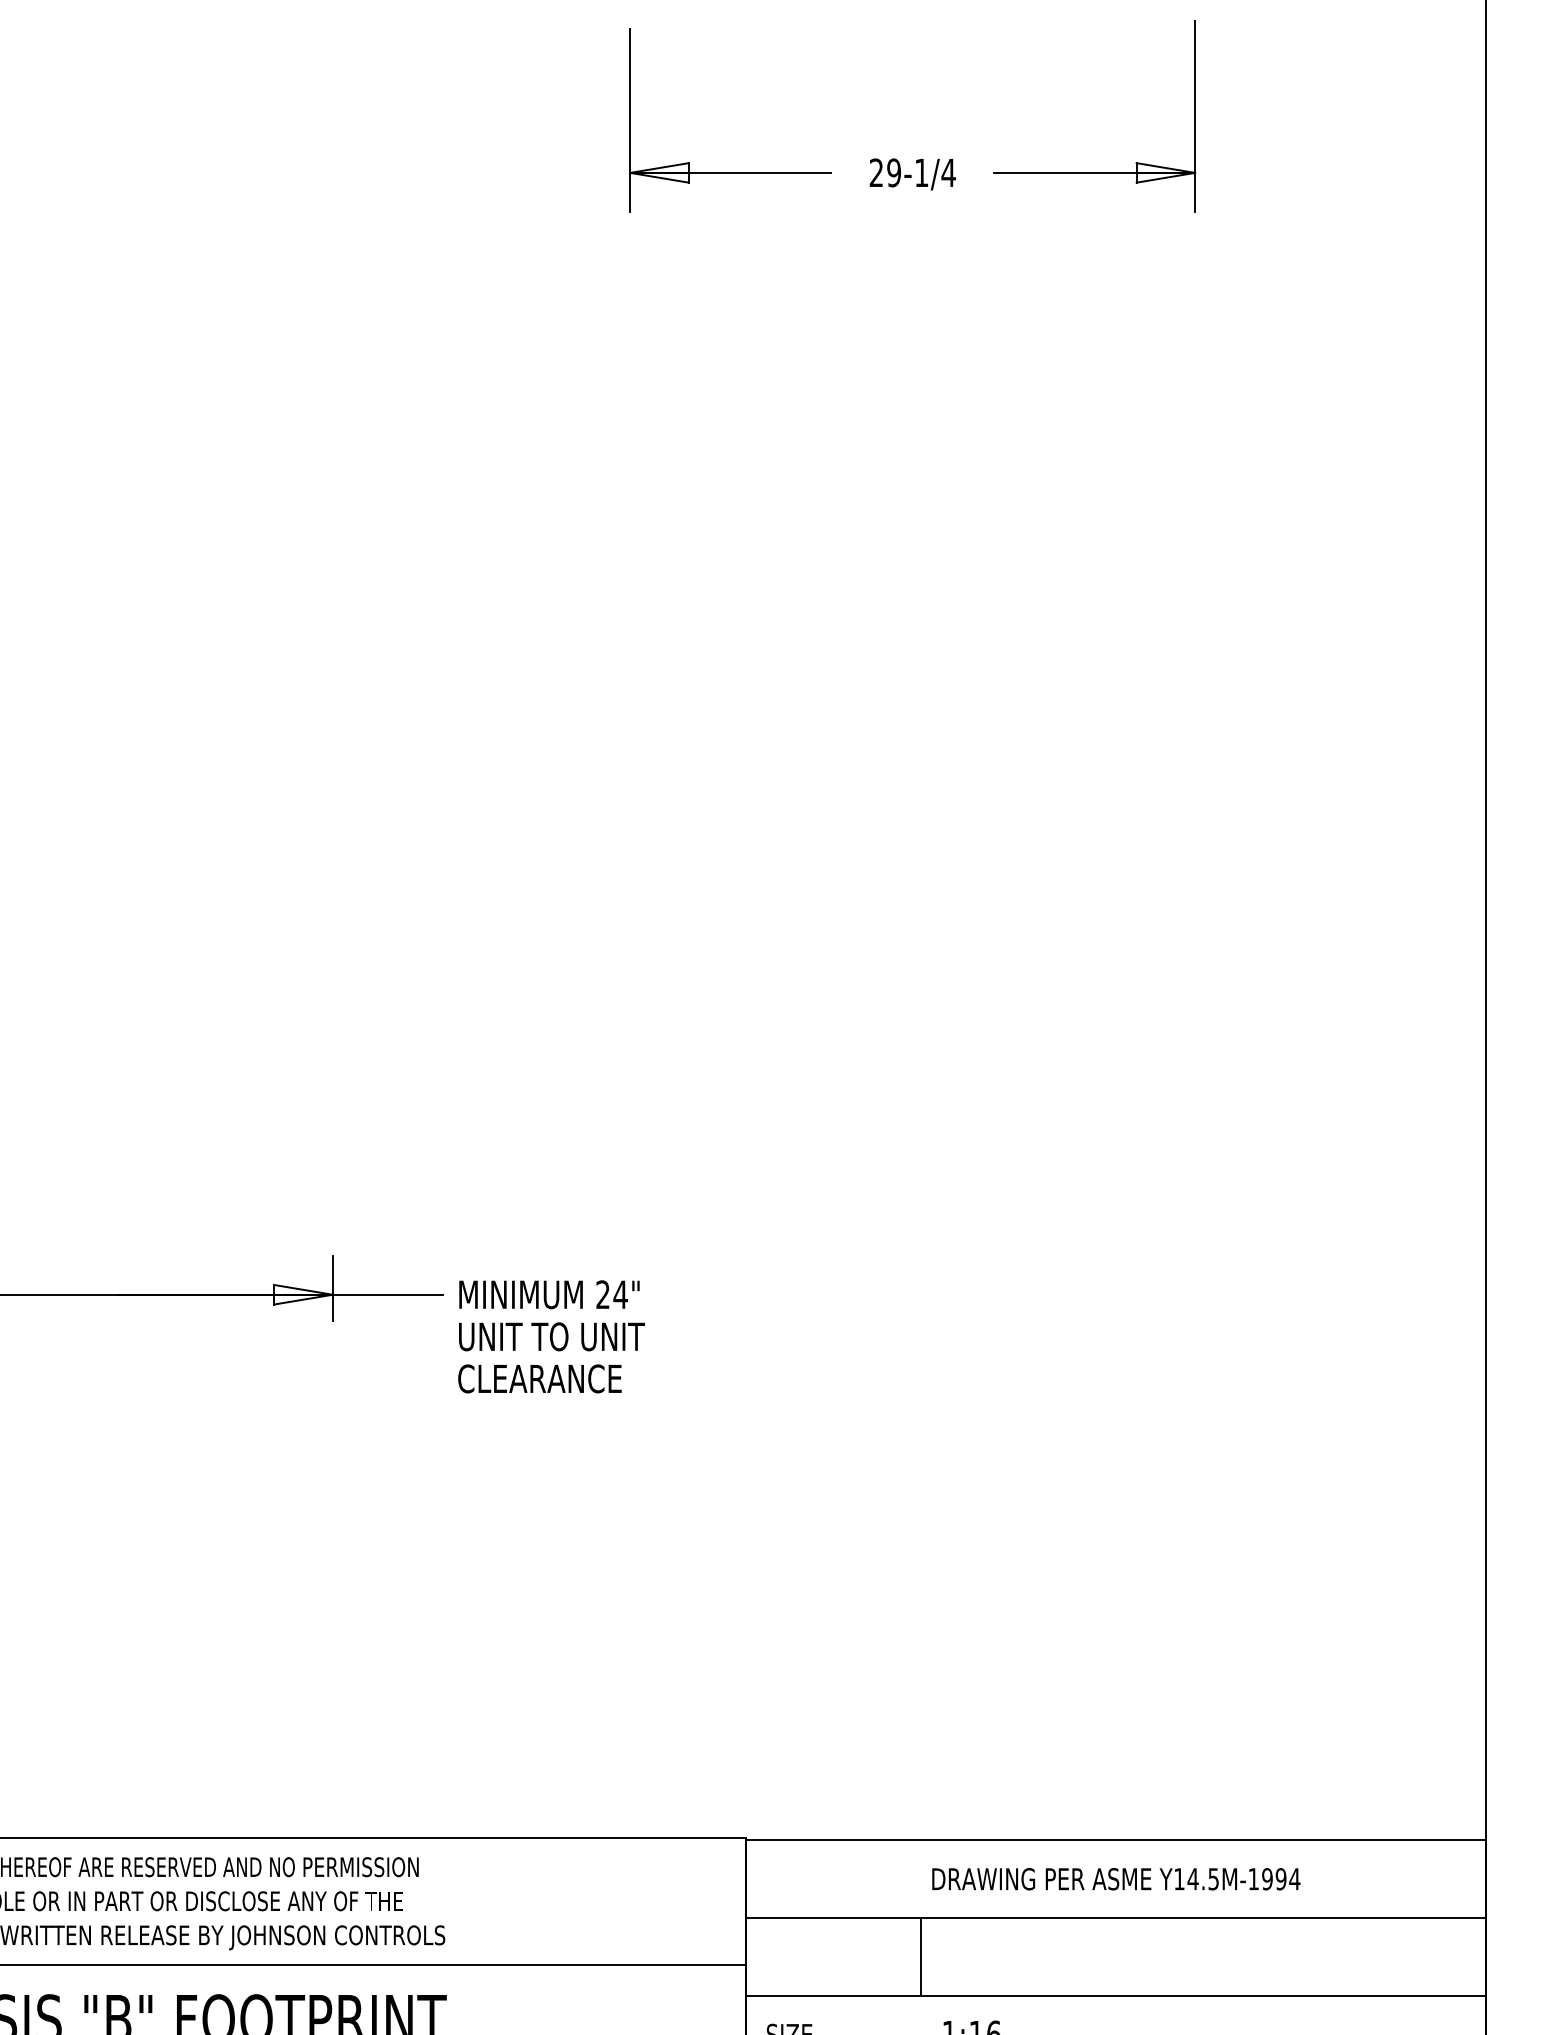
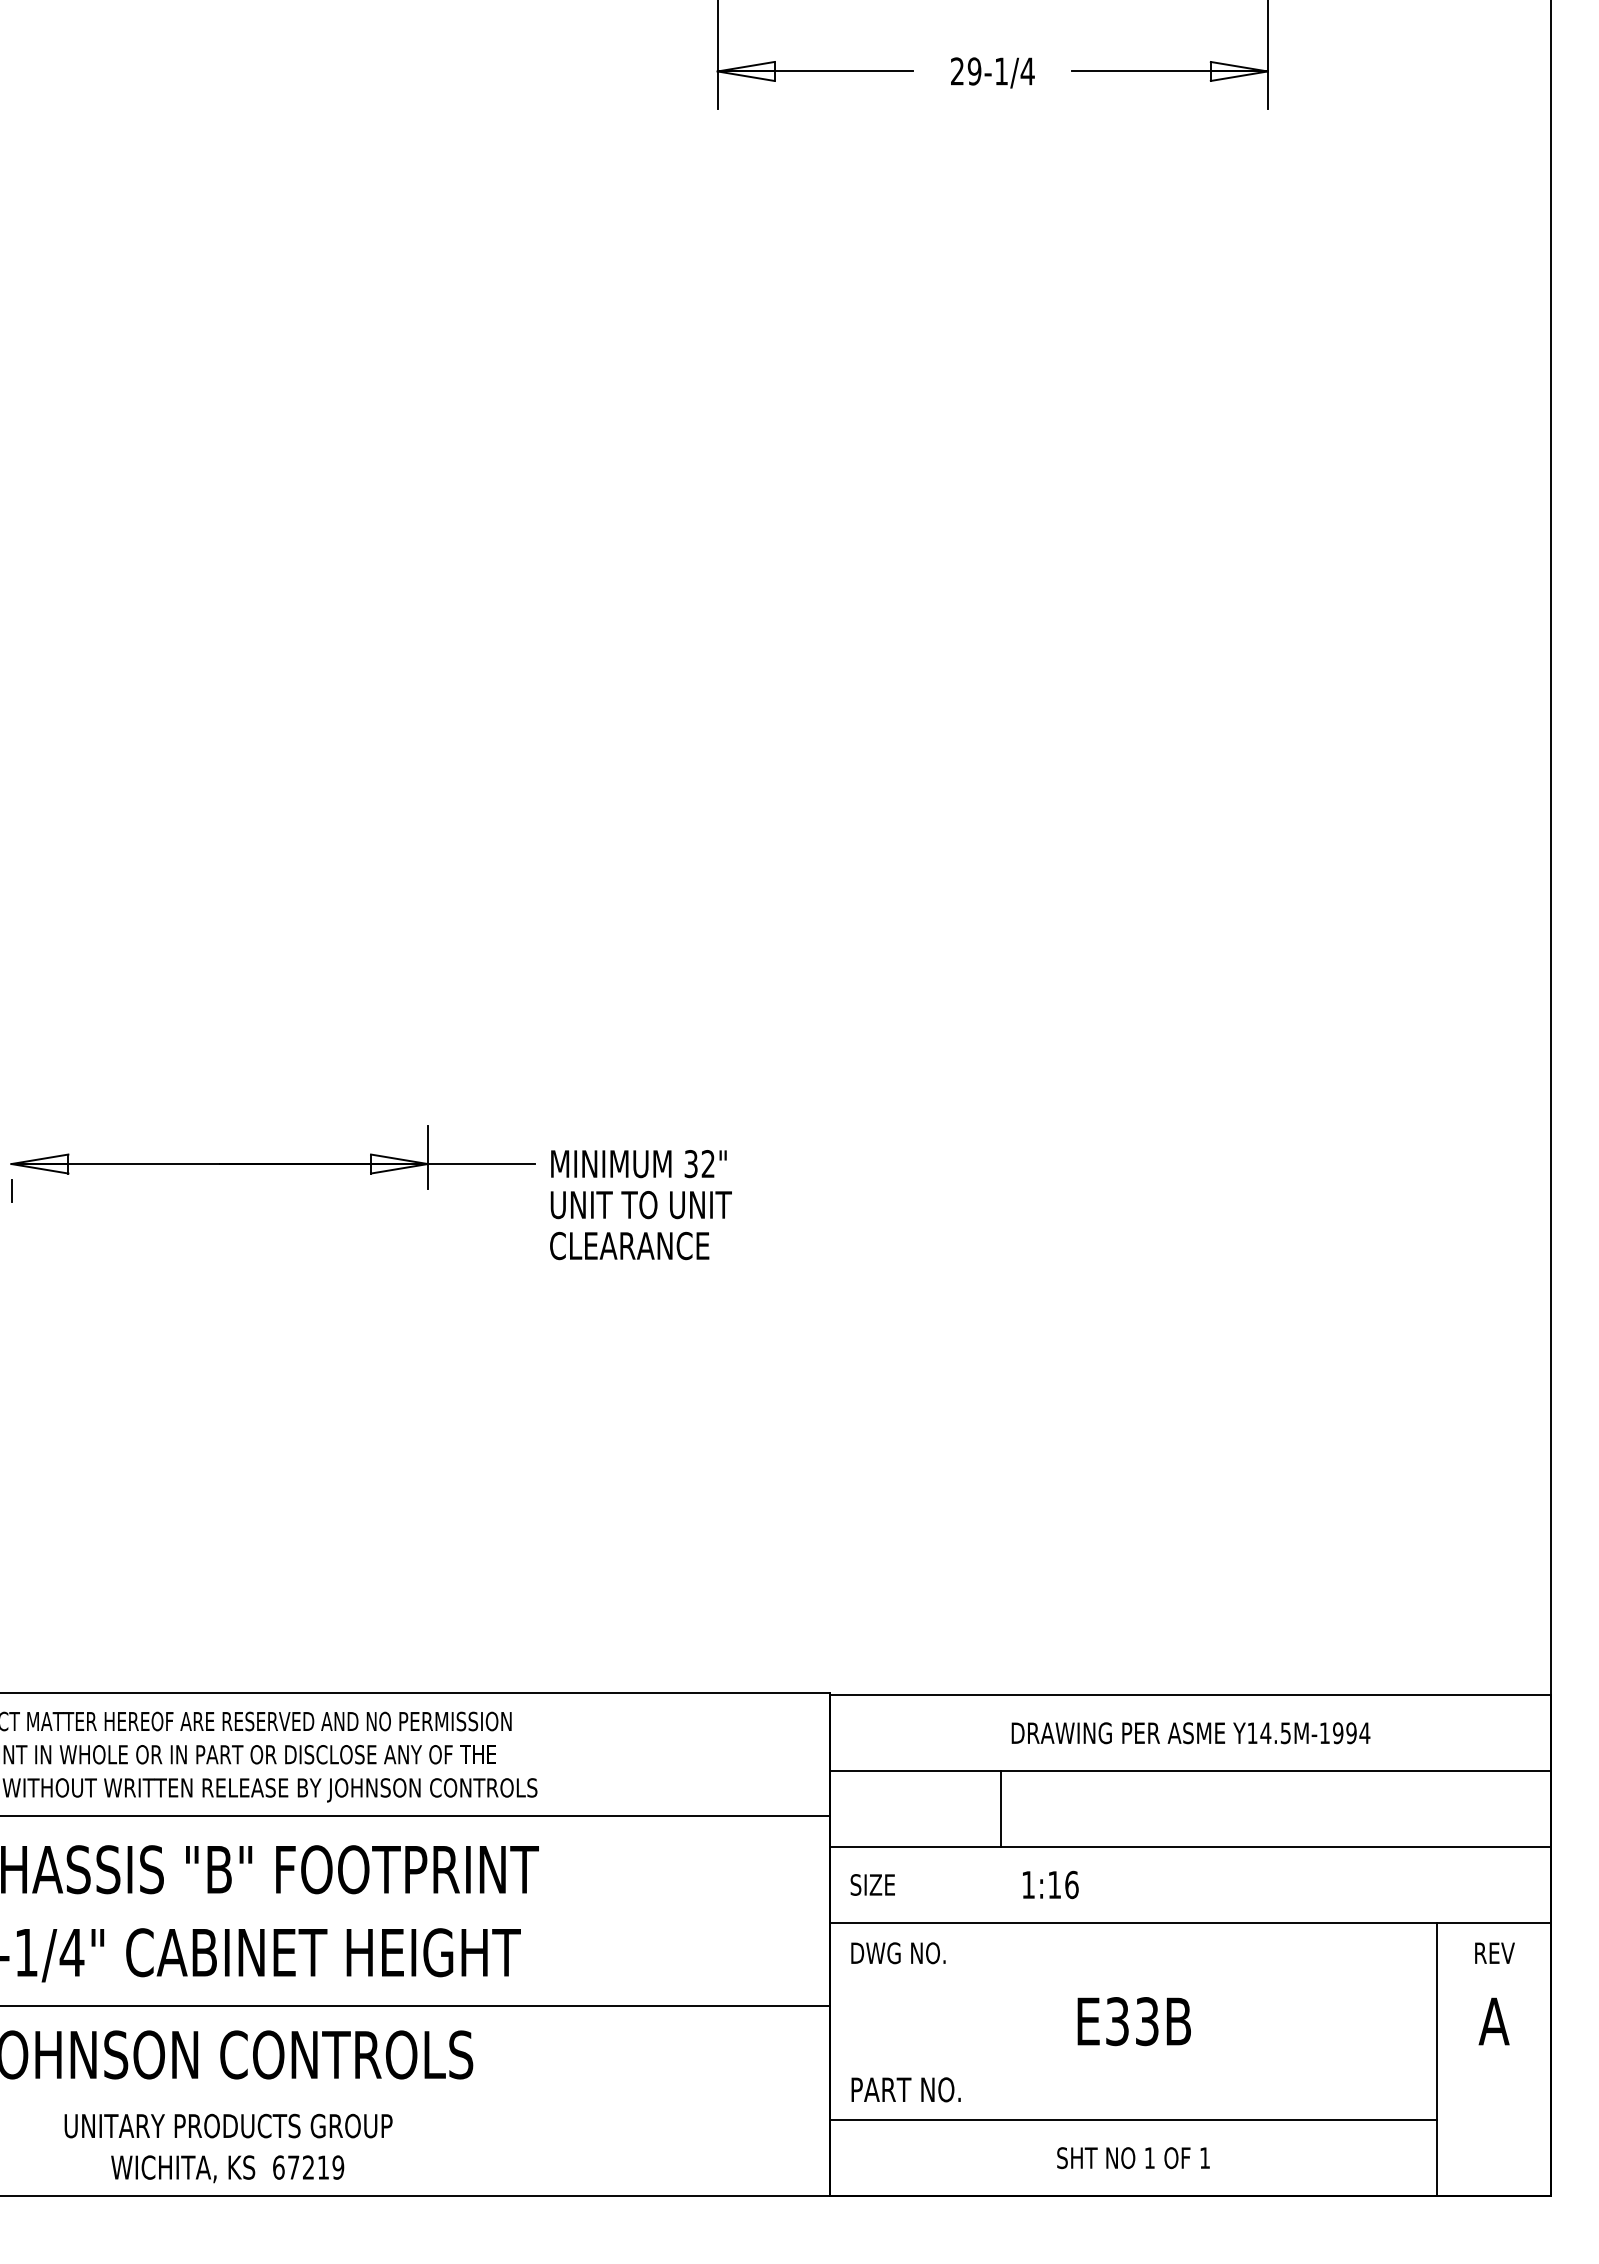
text: (611, 1295) -> (699, 1164), 24" -> 32"

